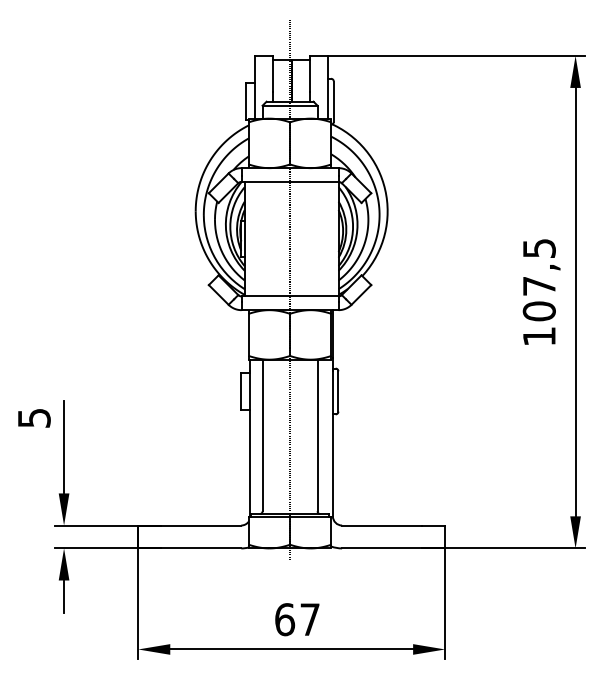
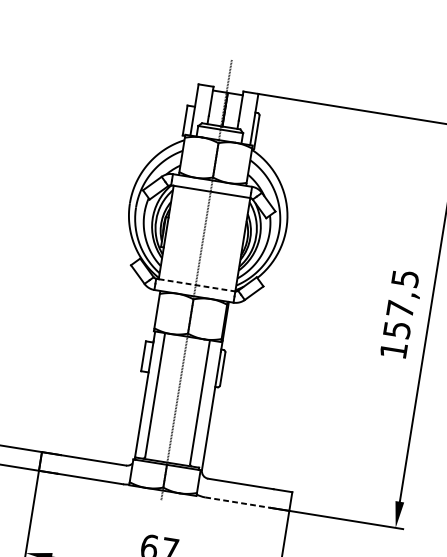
line: (291, 296) -> (196, 285), solid -> dashed
text: (538, 311) -> (396, 329), 107,5 -> 157,5
line: (382, 548) -> (238, 502), solid -> dashed

